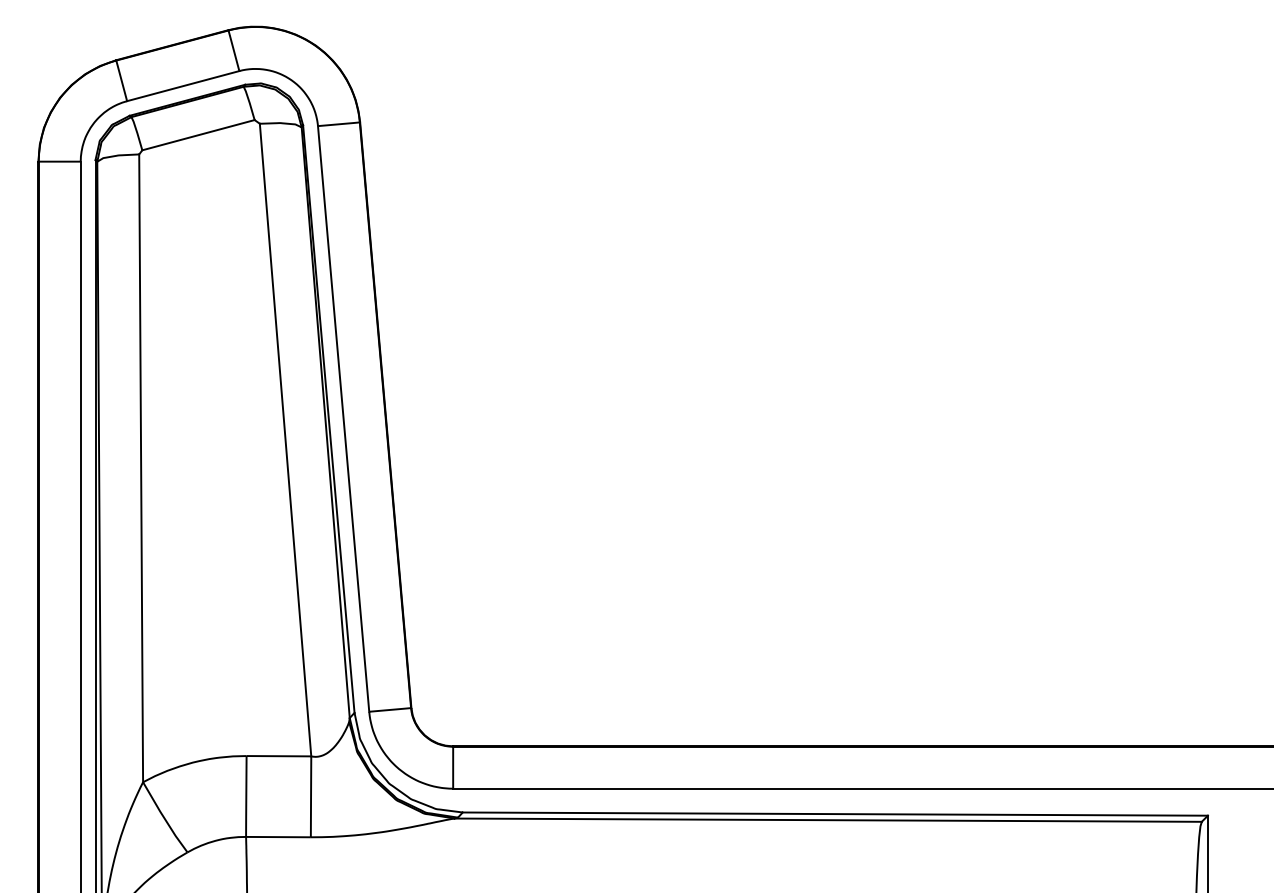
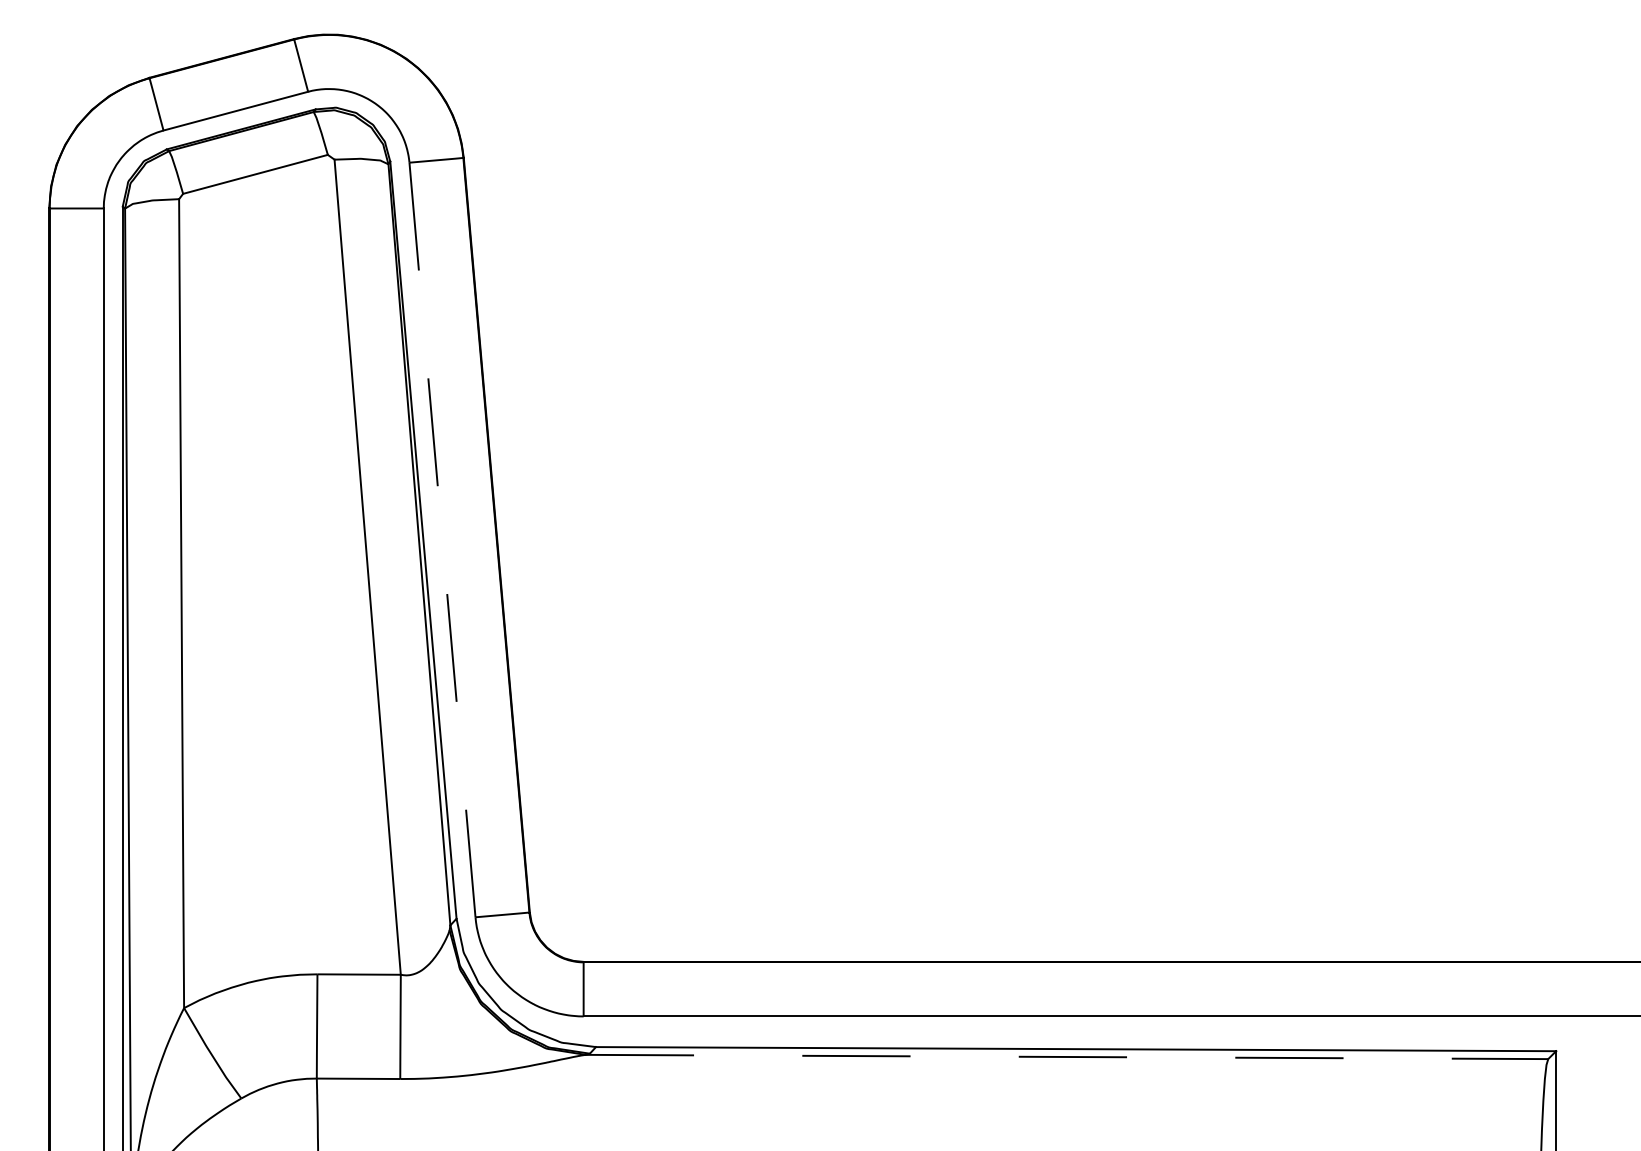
line: (343, 418) -> (442, 539), solid -> dashed
line: (828, 819) -> (1067, 1056), solid -> dashed

